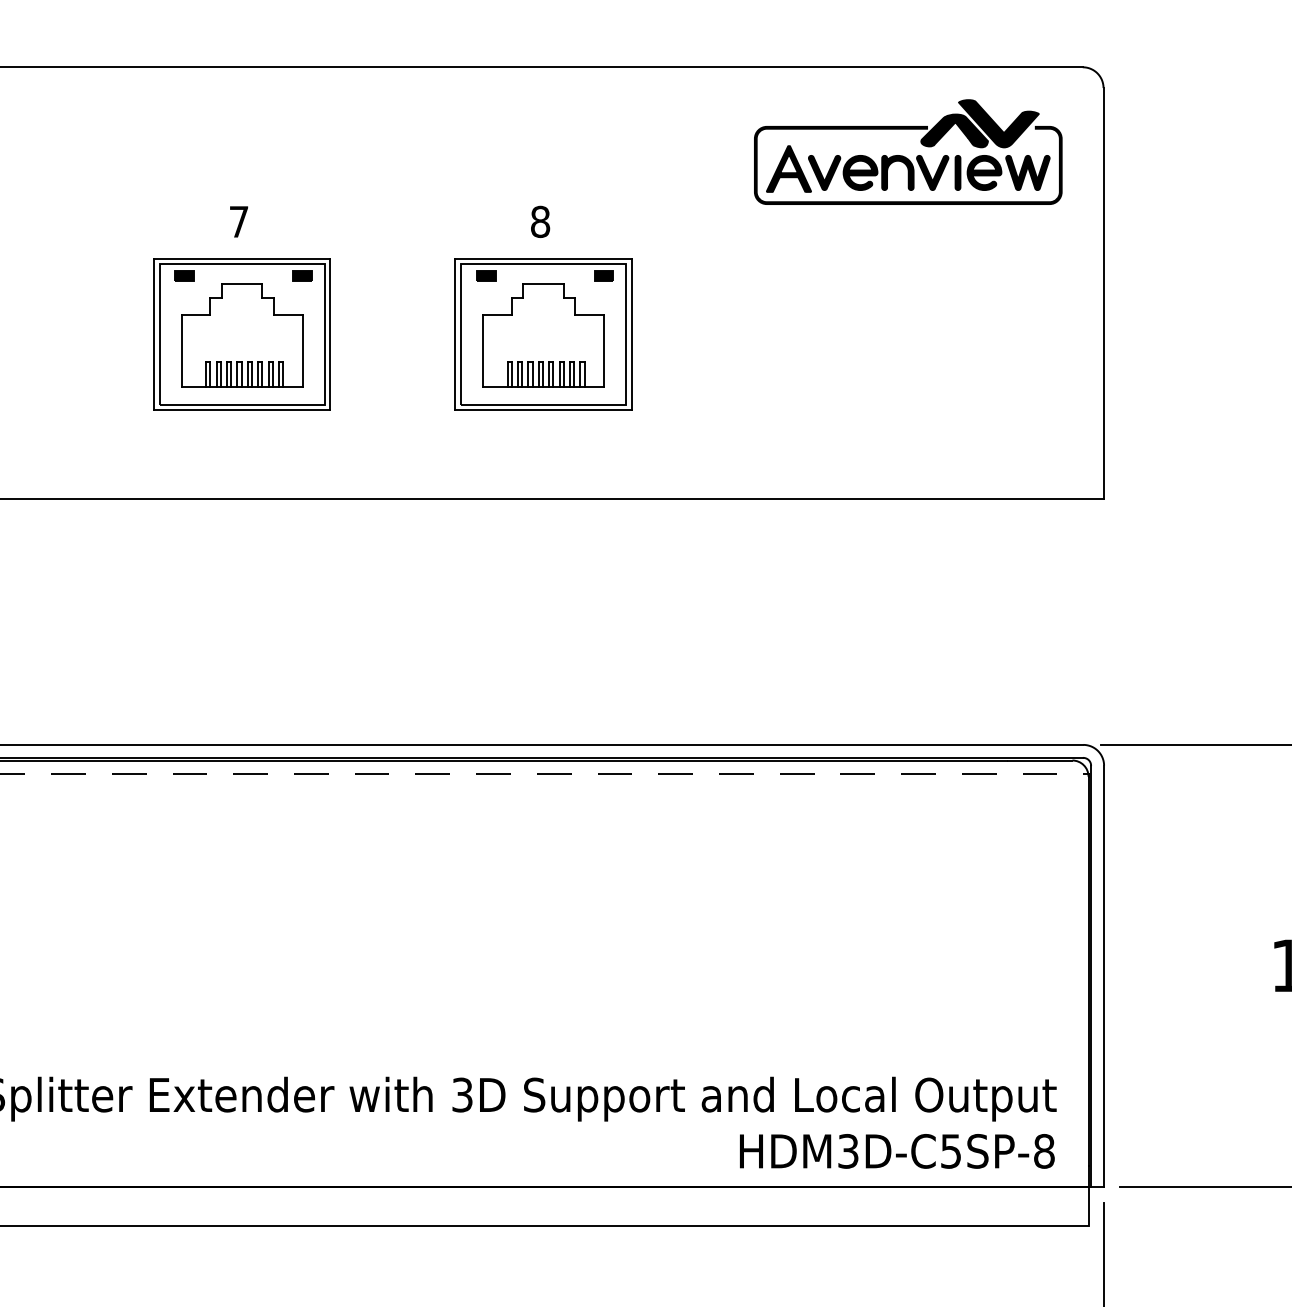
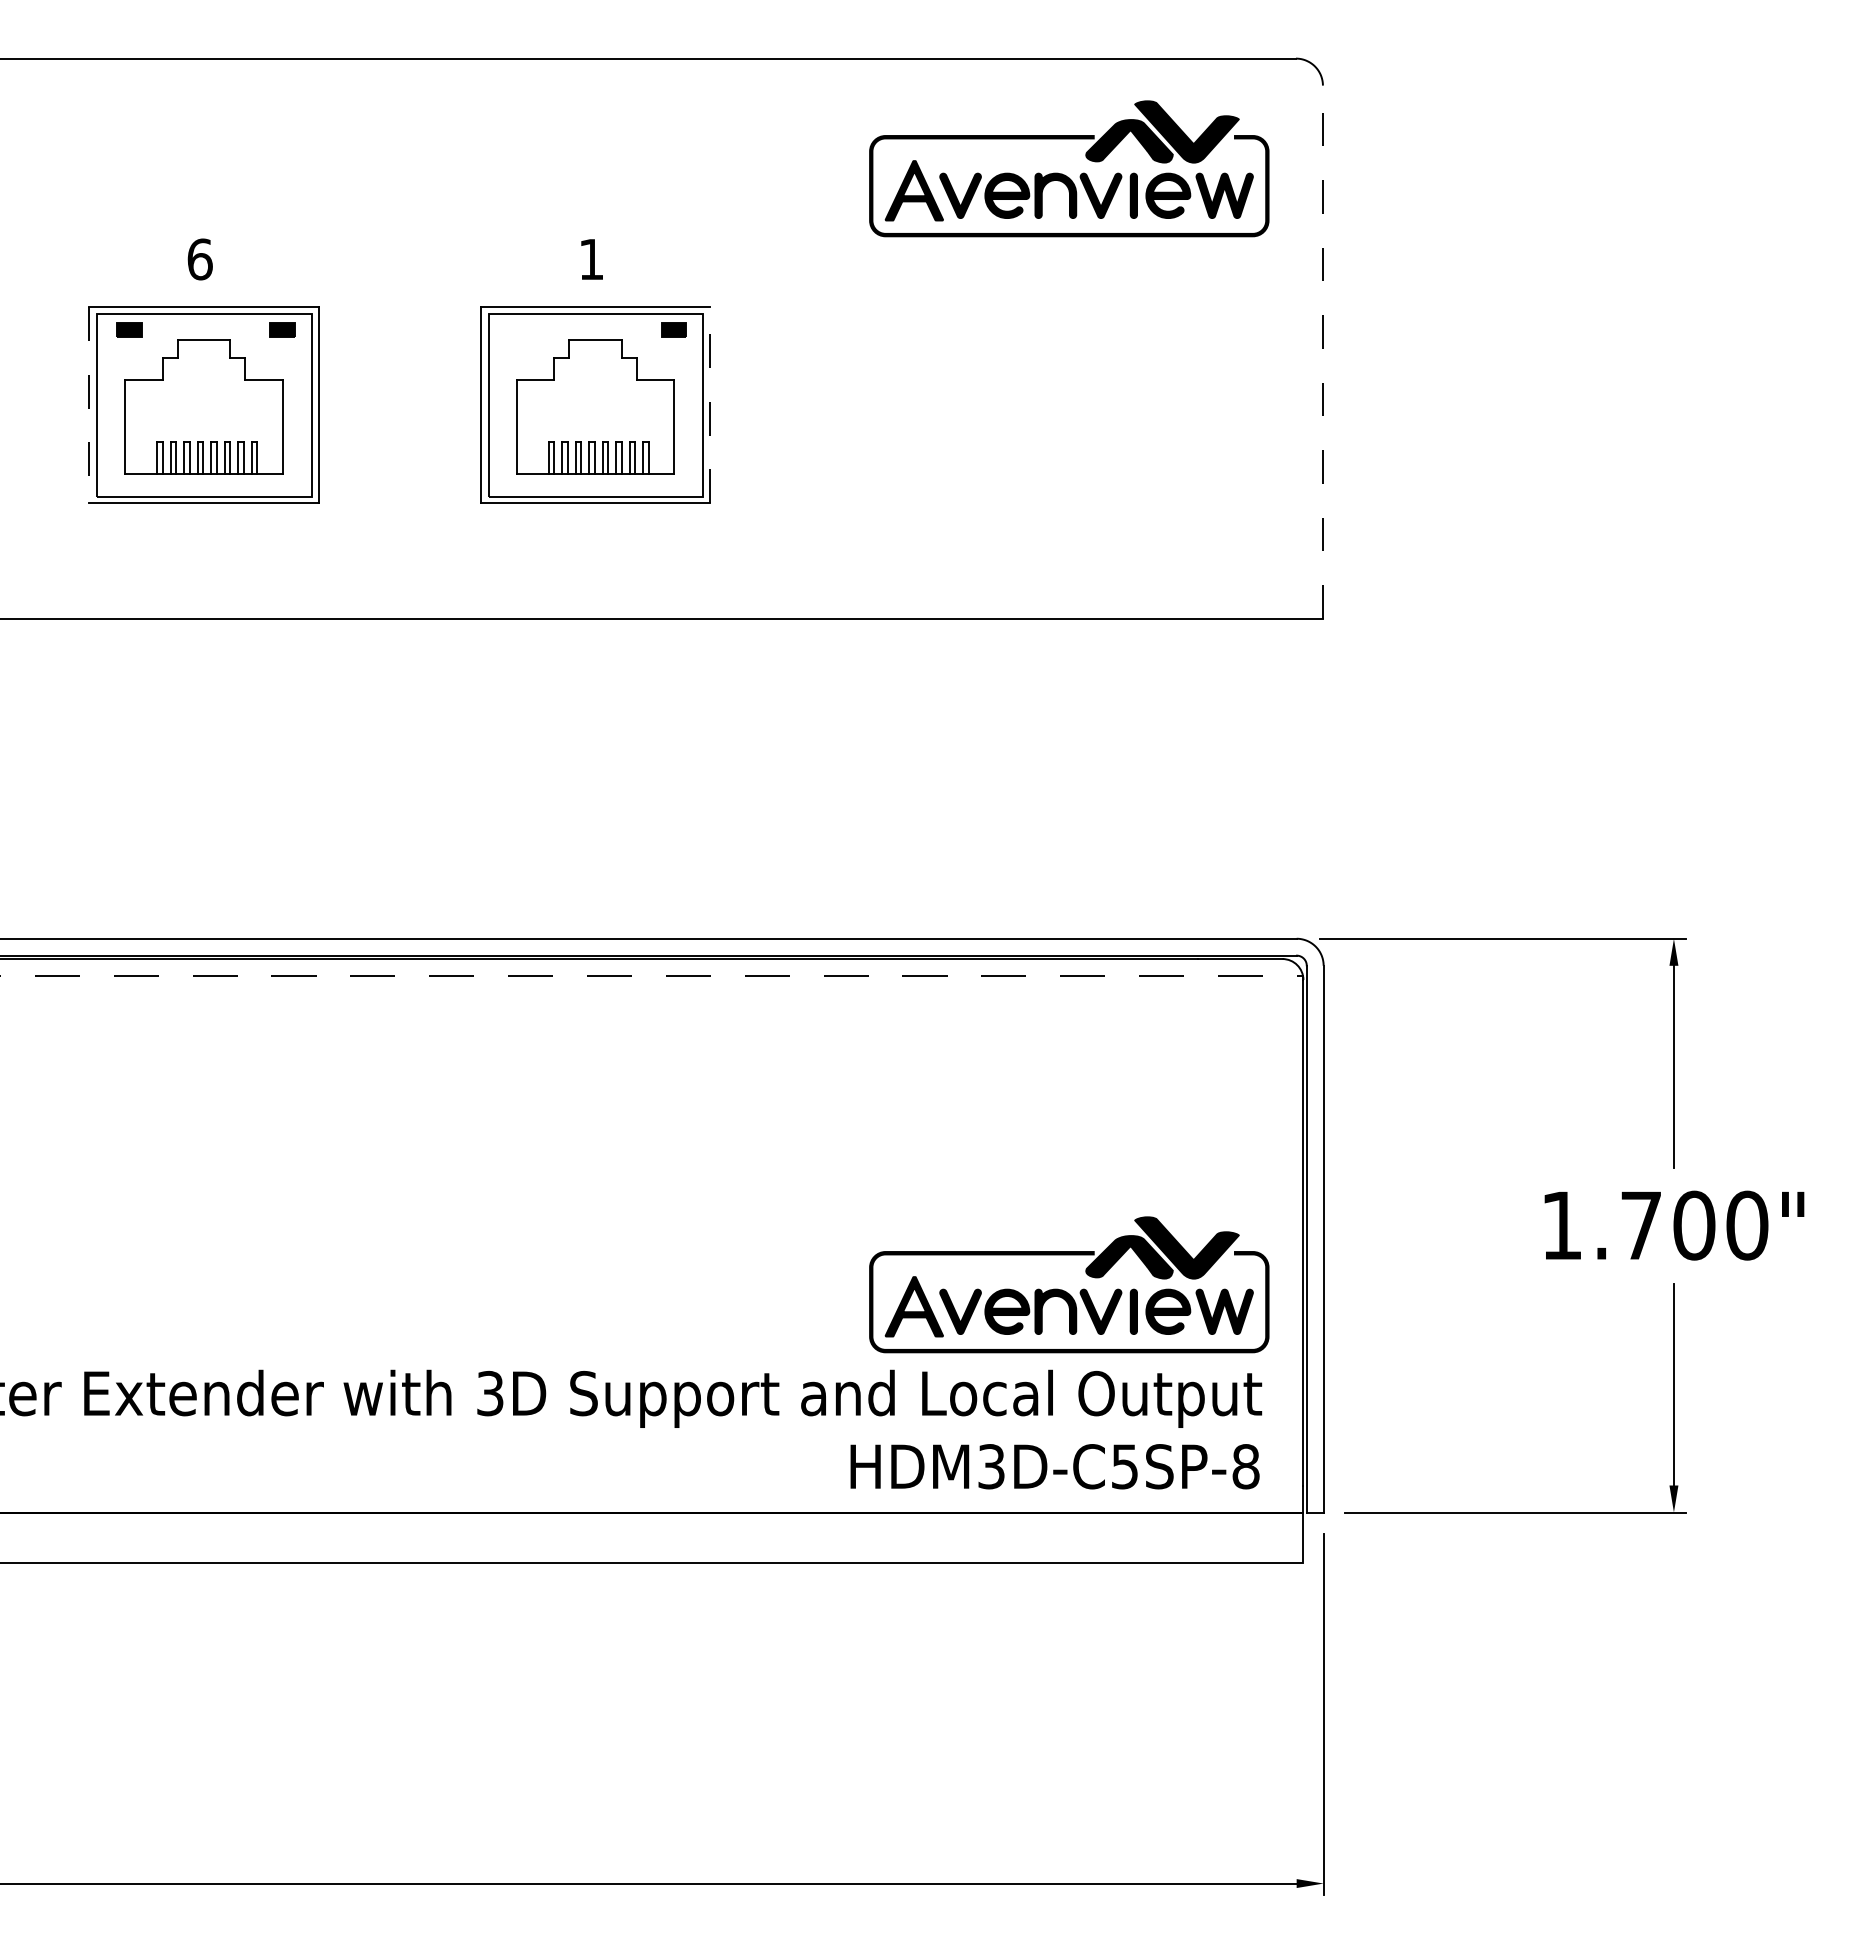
text: (238, 221) -> (199, 259), 7 -> 6
text: (540, 221) -> (591, 259), 8 -> 1
part: (485, 275) -> (520, 329), removed
line: (1103, 293) -> (1322, 352), solid -> dashed
line: (153, 334) -> (89, 405), solid -> dashed
line: (632, 334) -> (710, 405), solid -> dashed
part: (906, 1016) -> (1066, 1291), added

